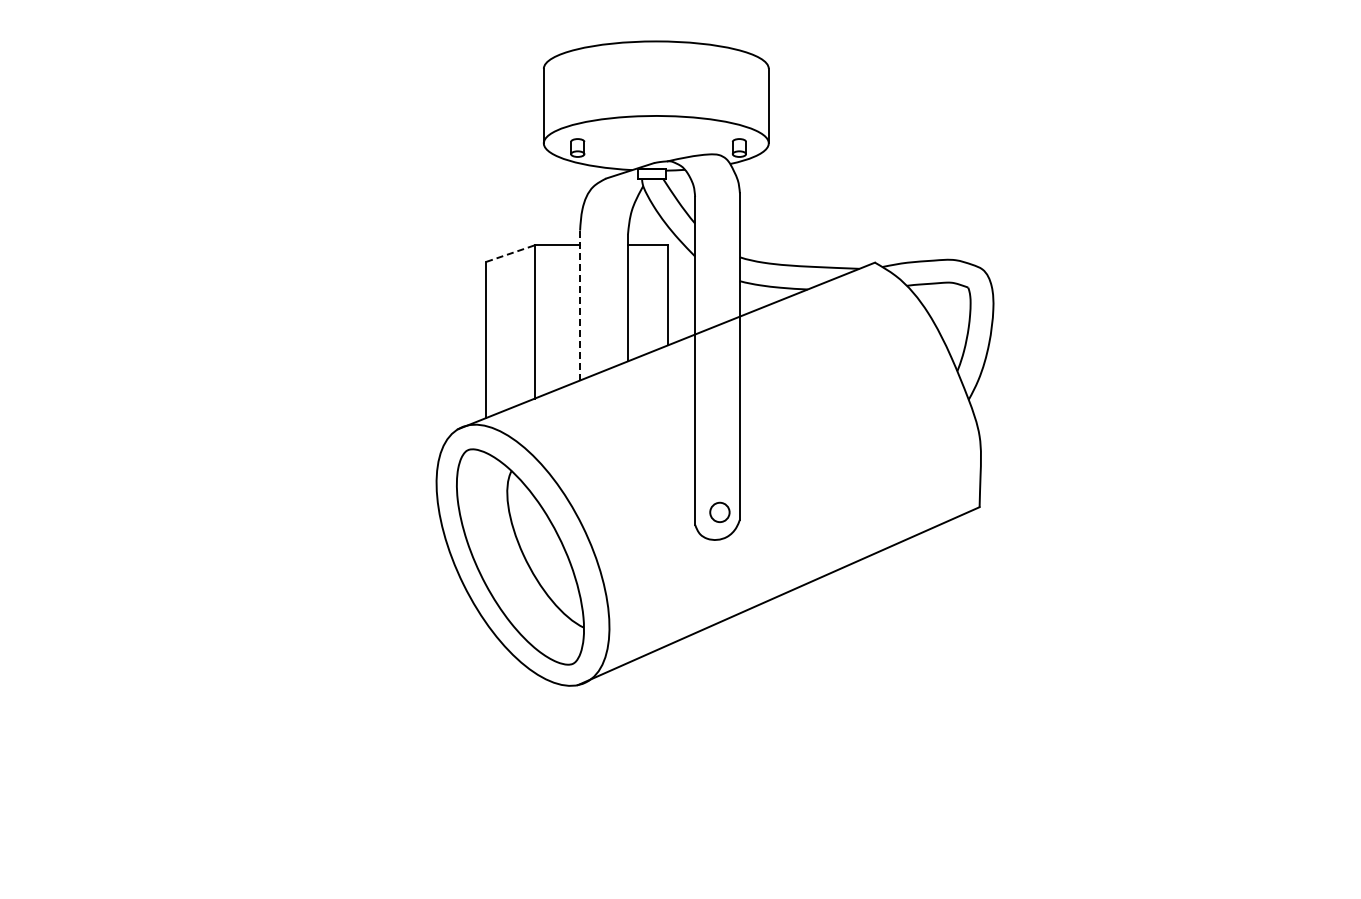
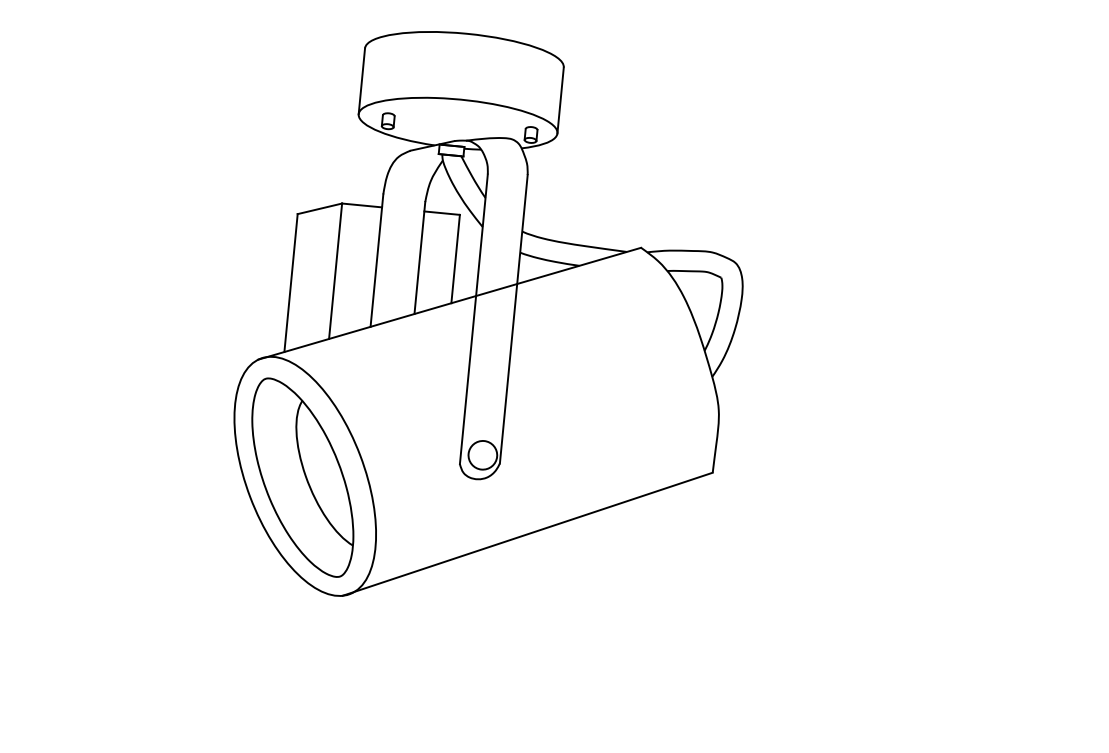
line: (510, 253) -> (319, 208), dashed -> solid
line: (580, 305) -> (377, 260), dashed -> solid
circle: (719, 512) -> (482, 455), size x1.67

